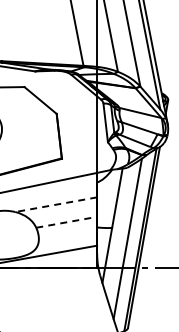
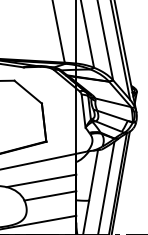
line: (56, 204) -> (41, 180), dashed -> solid
line: (66, 222) -> (50, 196), dashed -> solid

